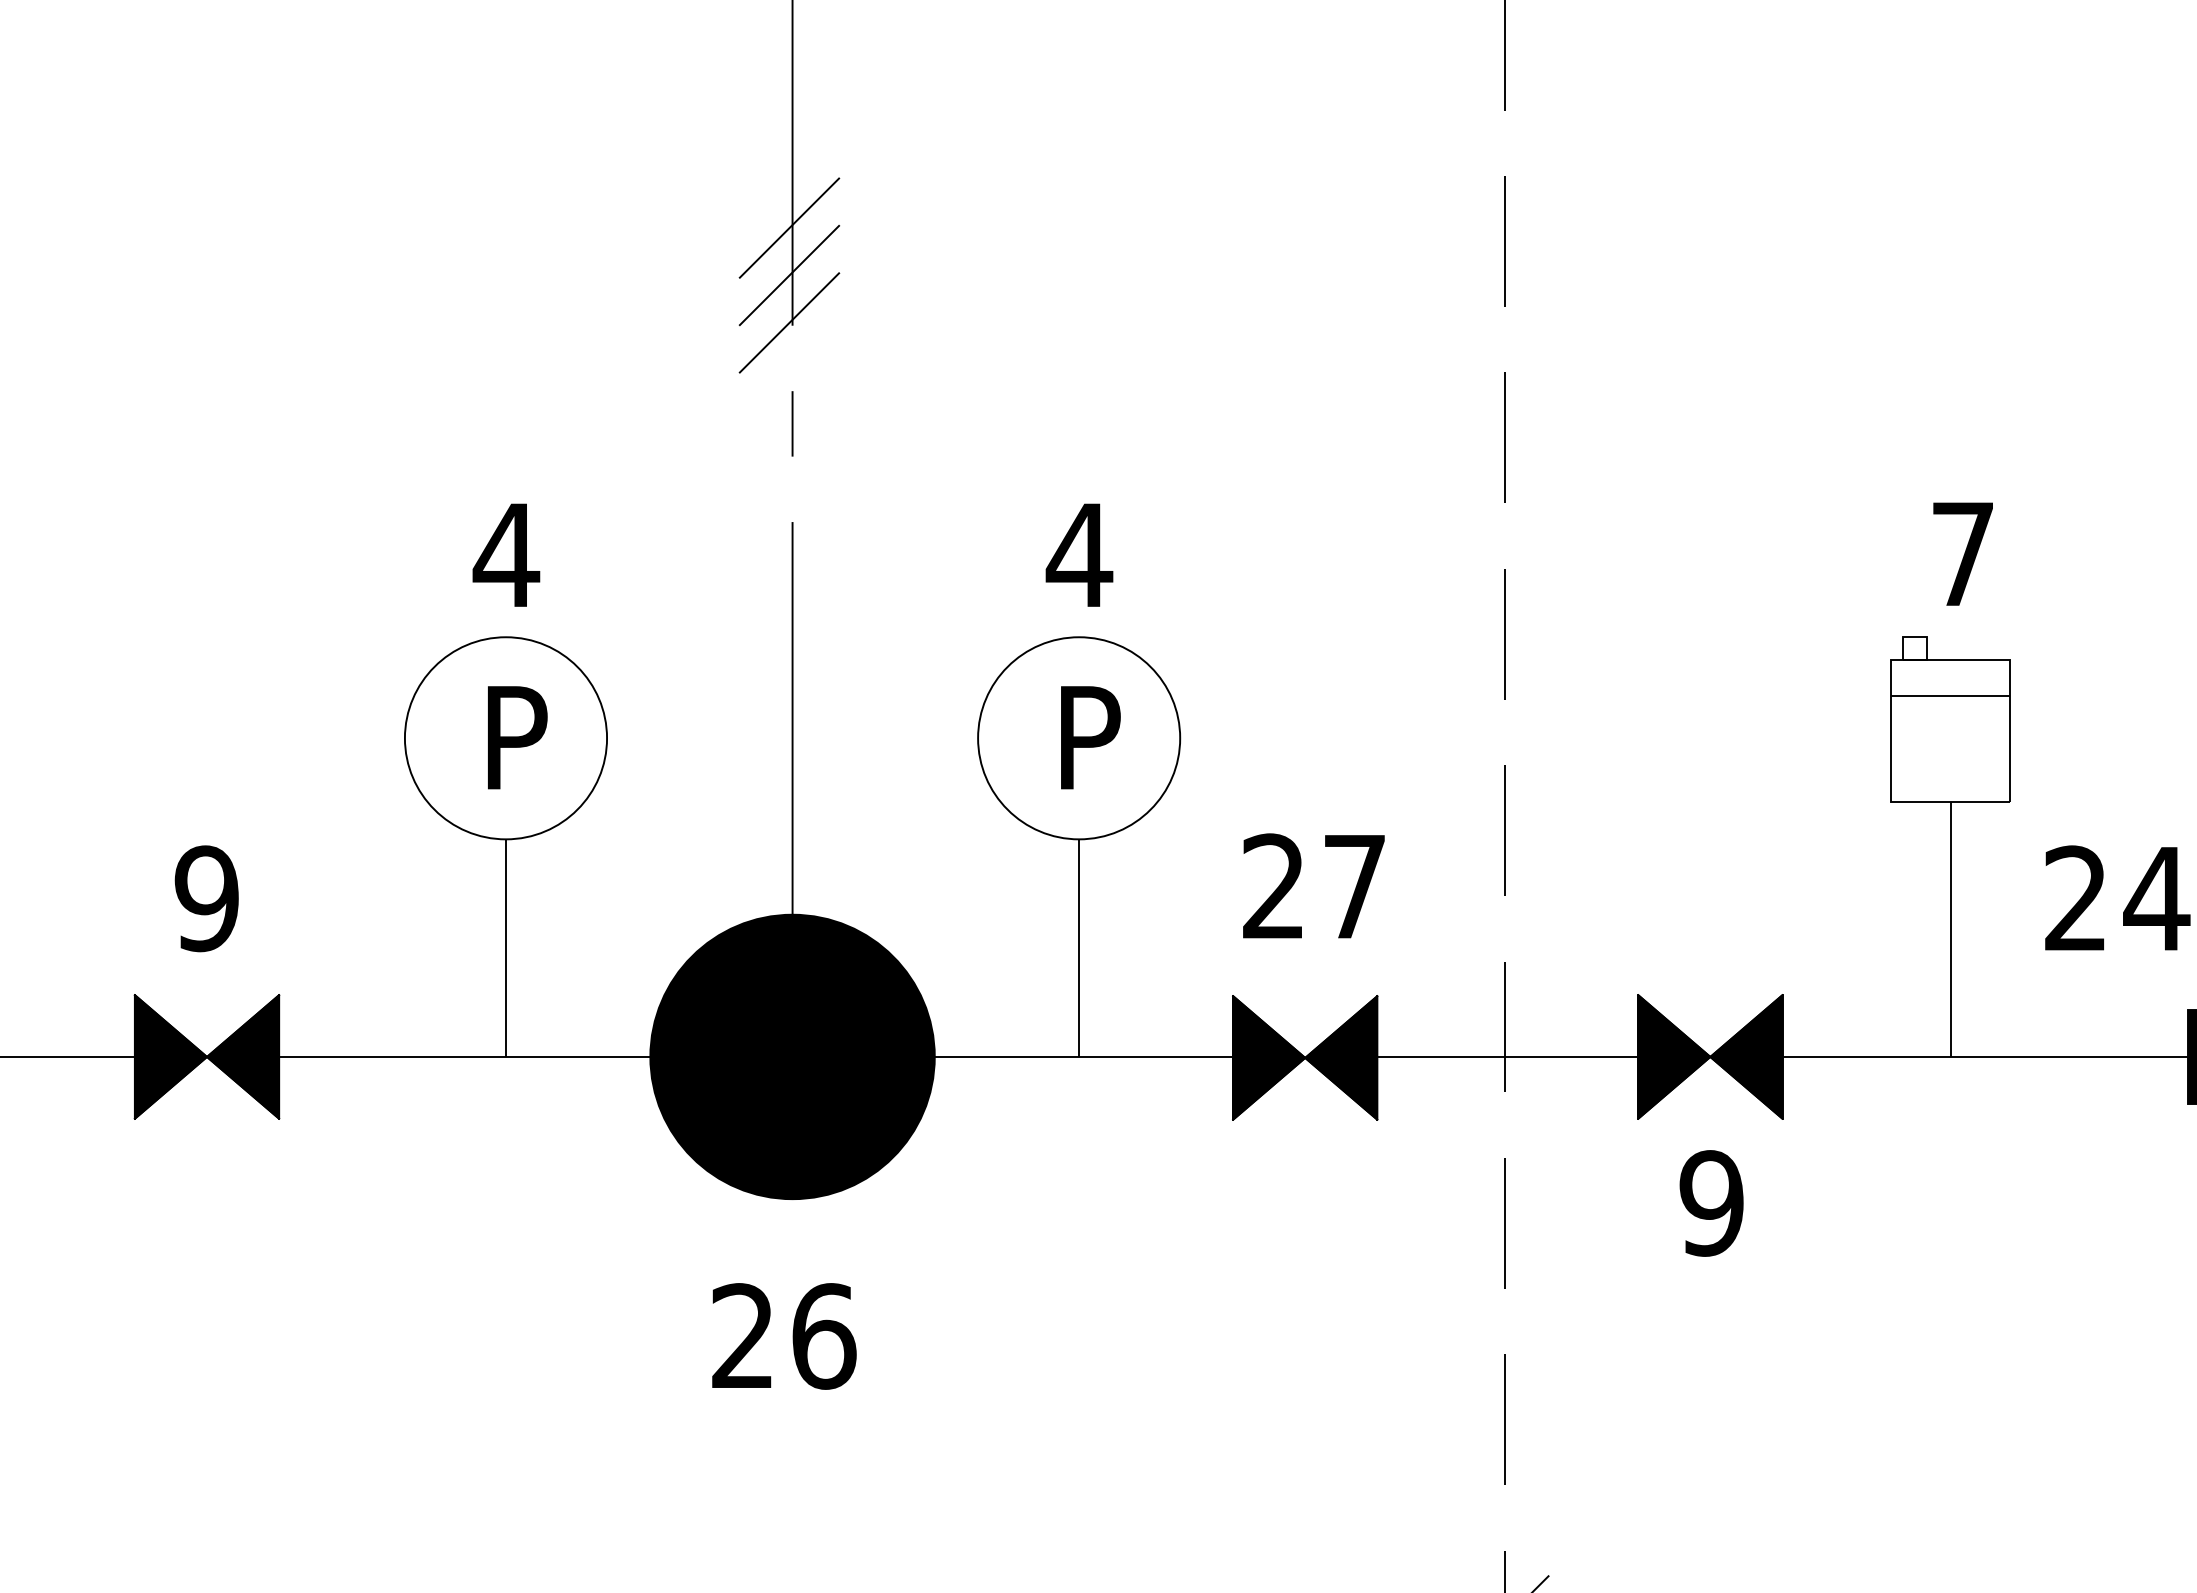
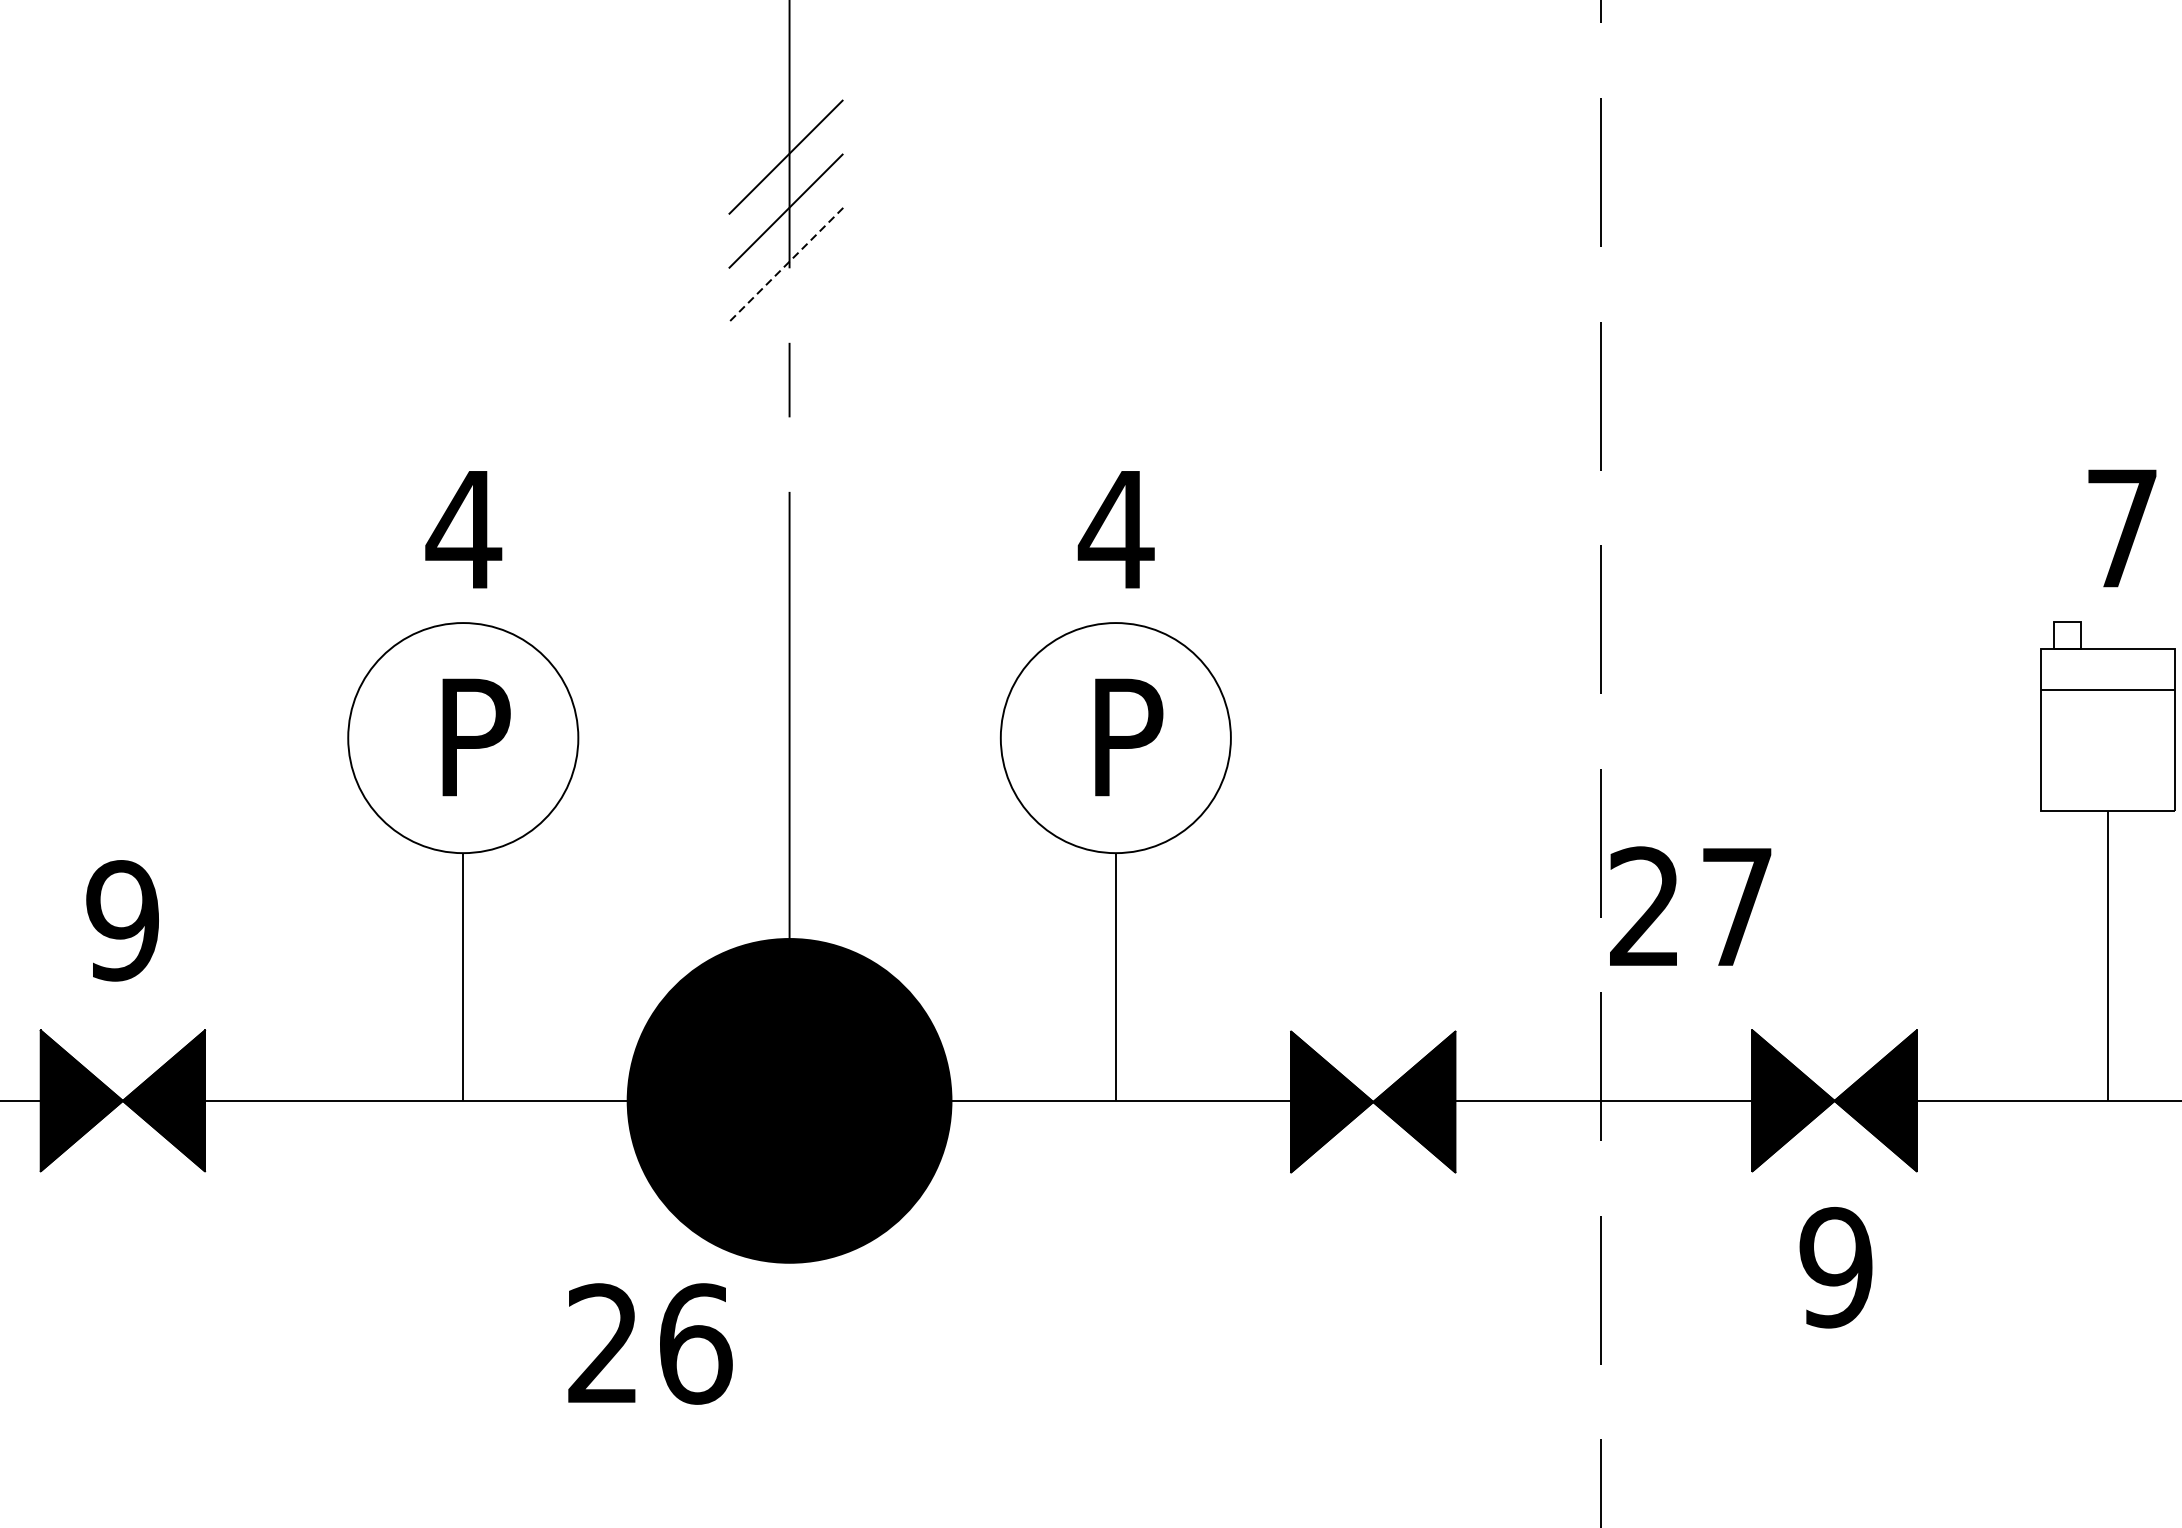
line: (789, 323) -> (786, 265), solid -> dashed
text: (1313, 885) -> (1690, 905), moved
text: (784, 1336) -> (650, 1344), moved

